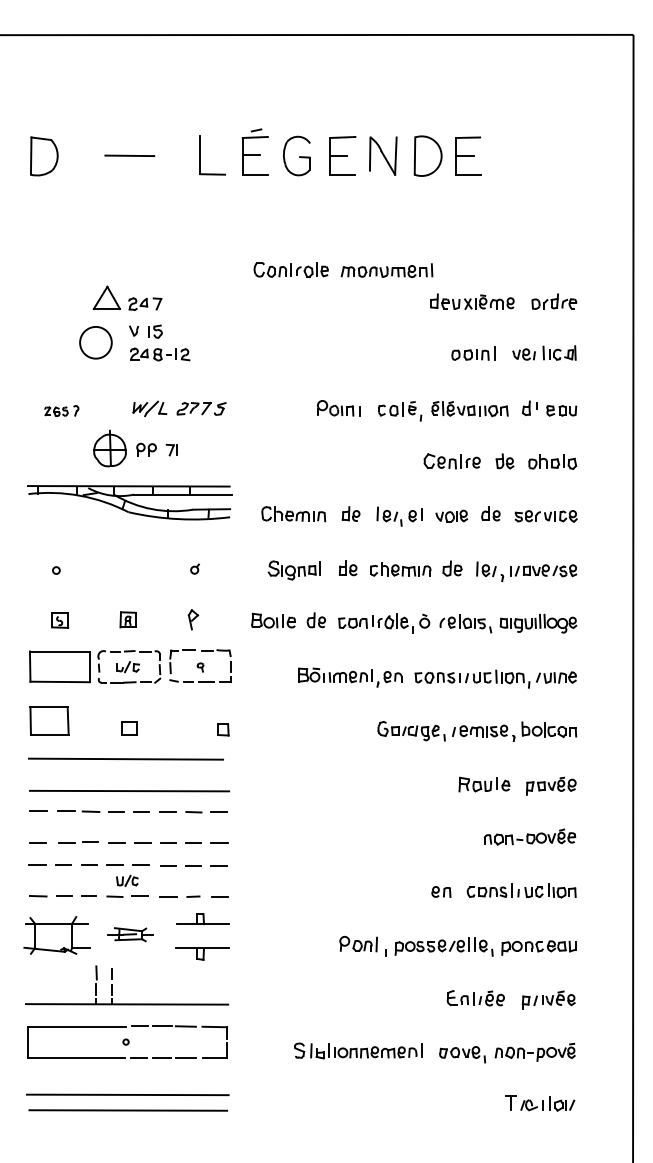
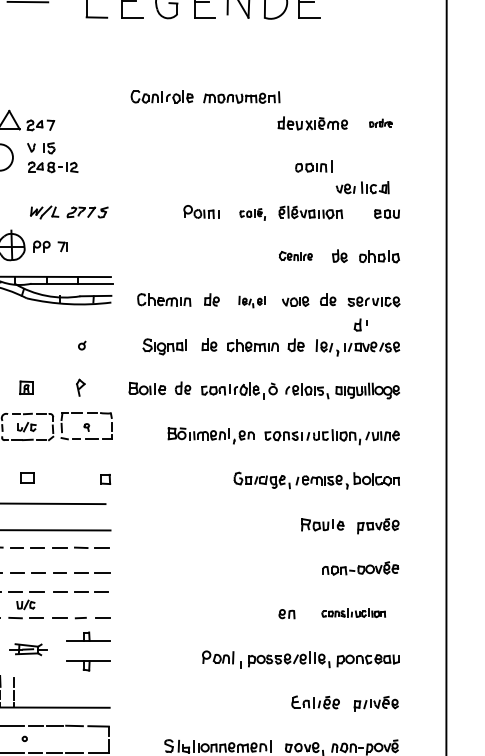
part: (554, 301) -> (381, 123), size x0.6
part: (544, 352) -> (362, 187), moved
part: (529, 408) -> (360, 325), moved
part: (400, 411) -> (252, 214), size x0.7
part: (451, 461) -> (295, 256), size x0.7
part: (399, 516) -> (252, 301), size x0.7
part: (521, 890) -> (353, 612), size x0.7

